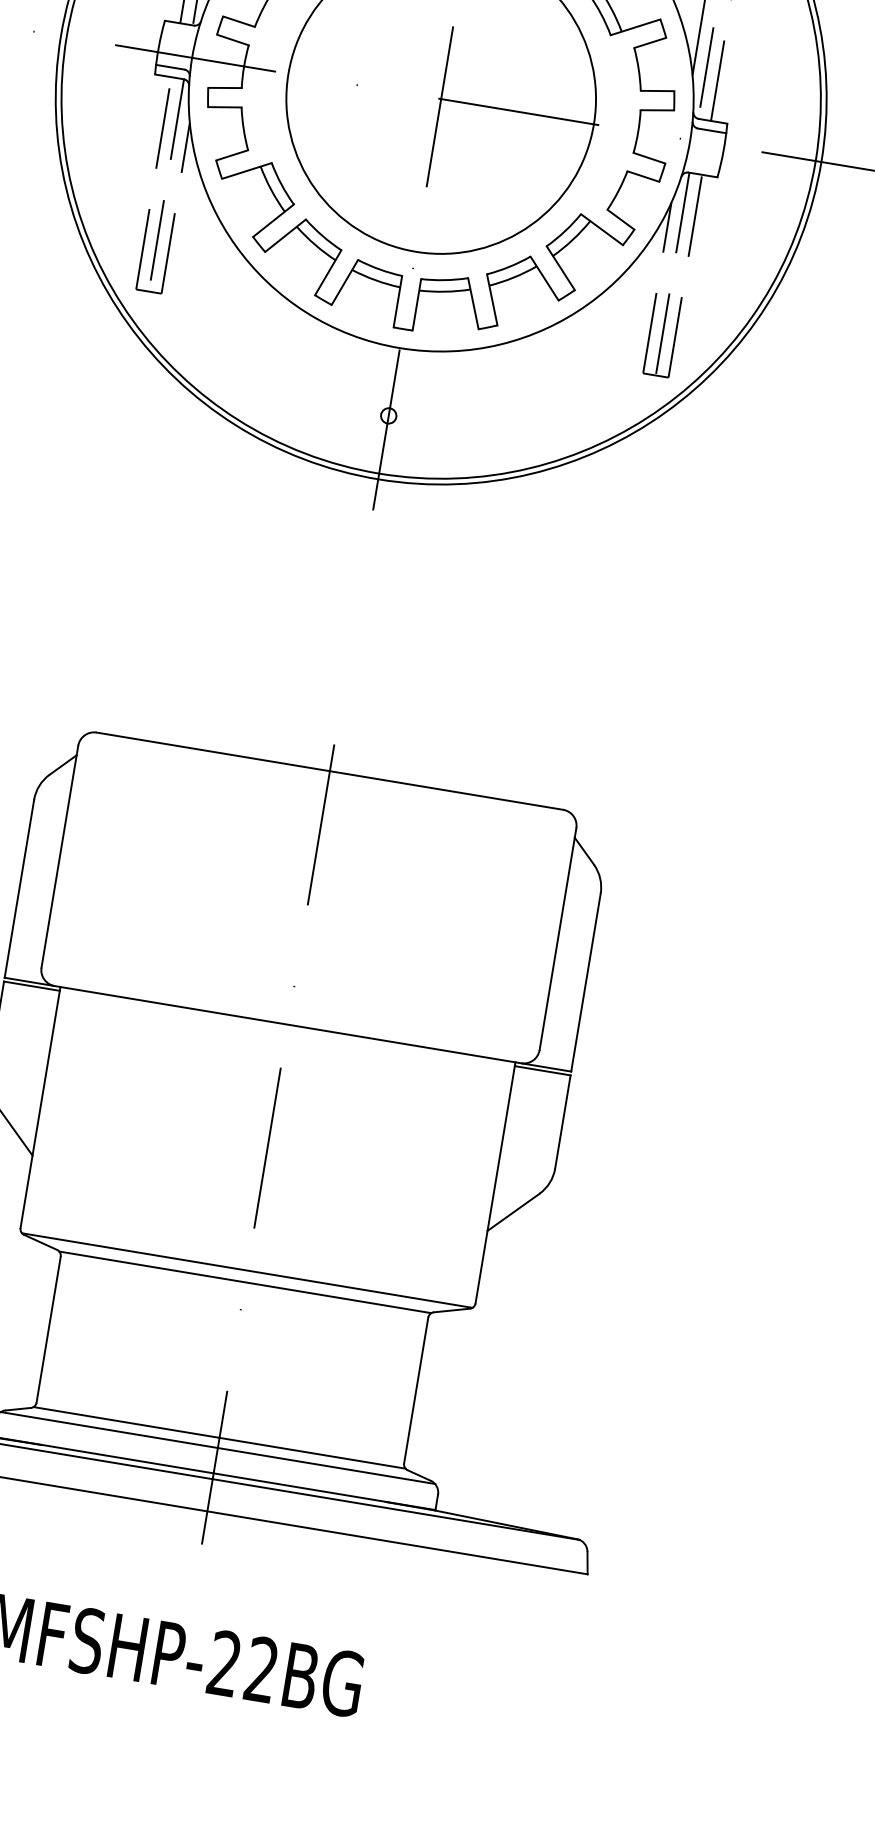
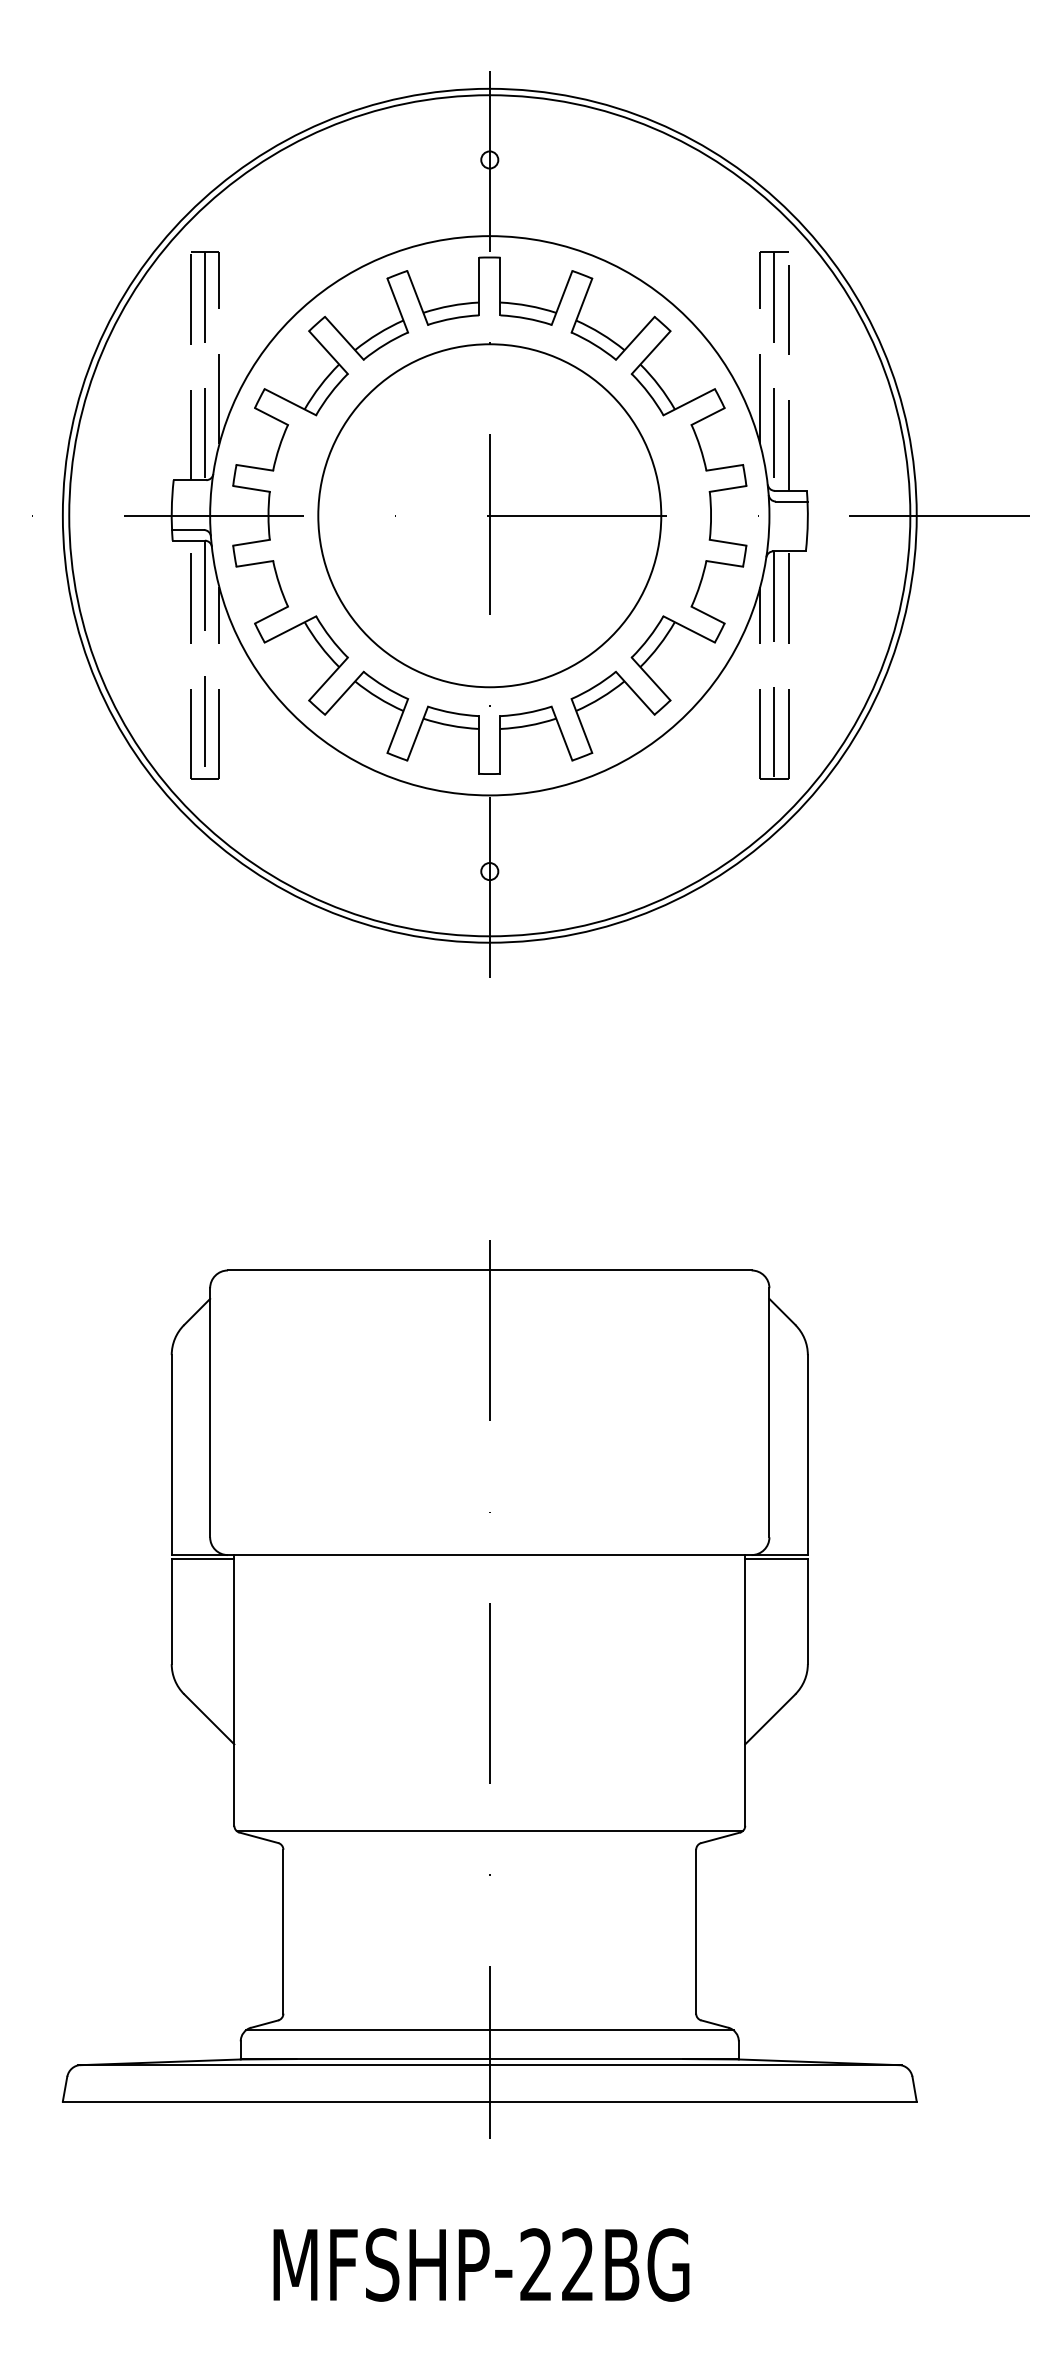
line: (245, 1282) -> (489, 1844), removed
line: (219, 1438) -> (489, 2019), removed

